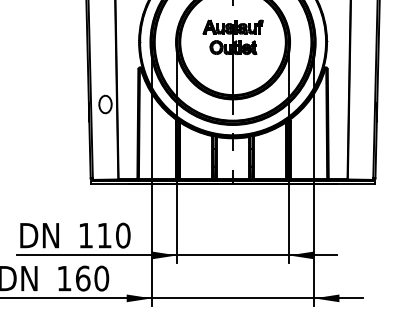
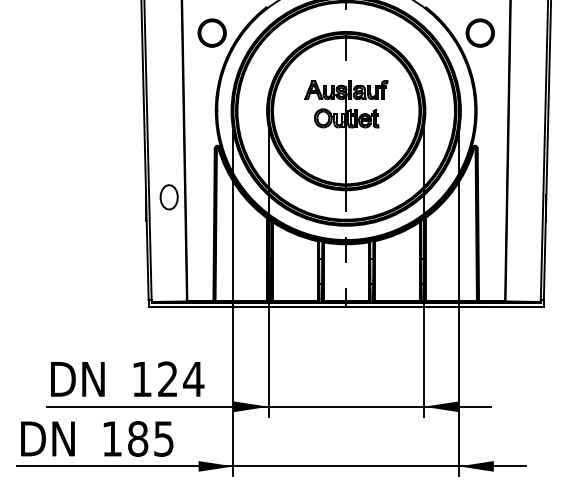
text: (114, 235) -> (181, 379), 110 -> 124
text: (92, 278) -> (151, 438), 160 -> 185

